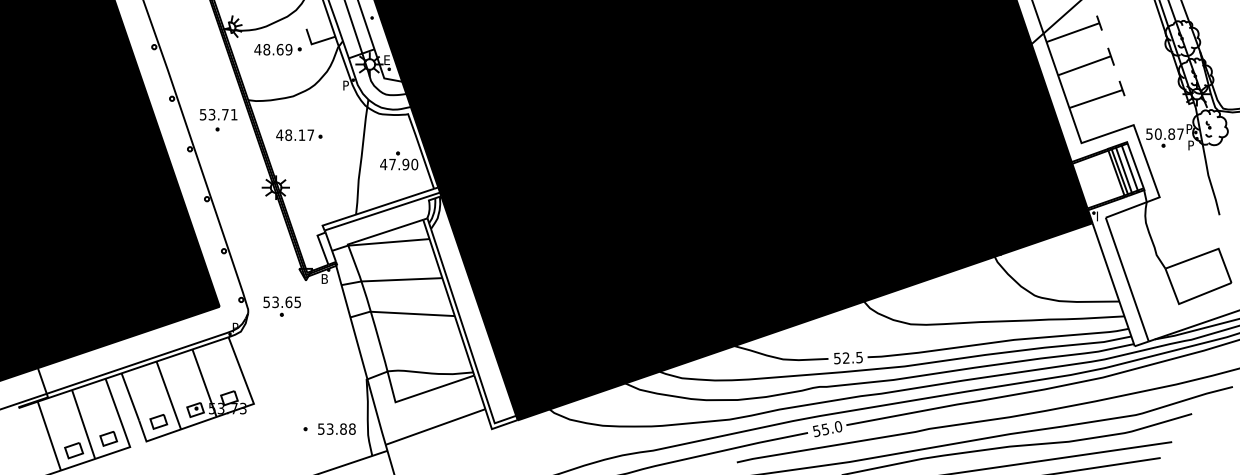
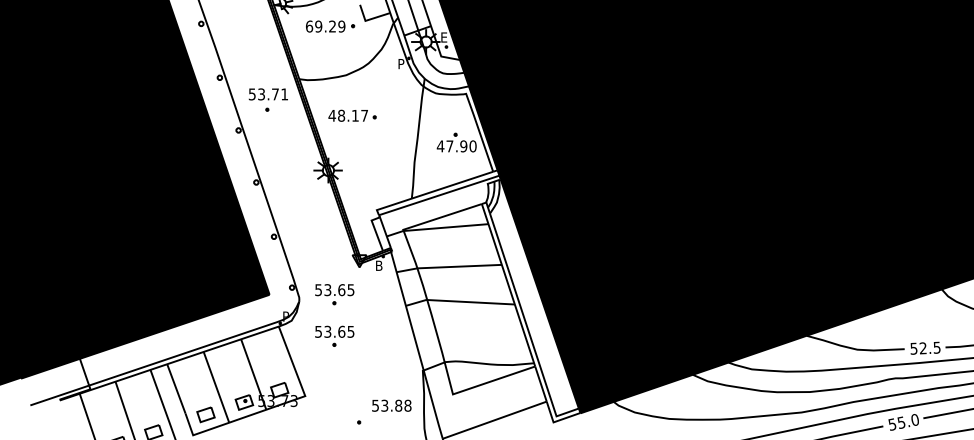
text: (268, 49) -> (320, 26), 48.69 -> 69.29
part: (281, 346) -> (334, 336), added
text: (336, 428) -> (391, 405), moved

